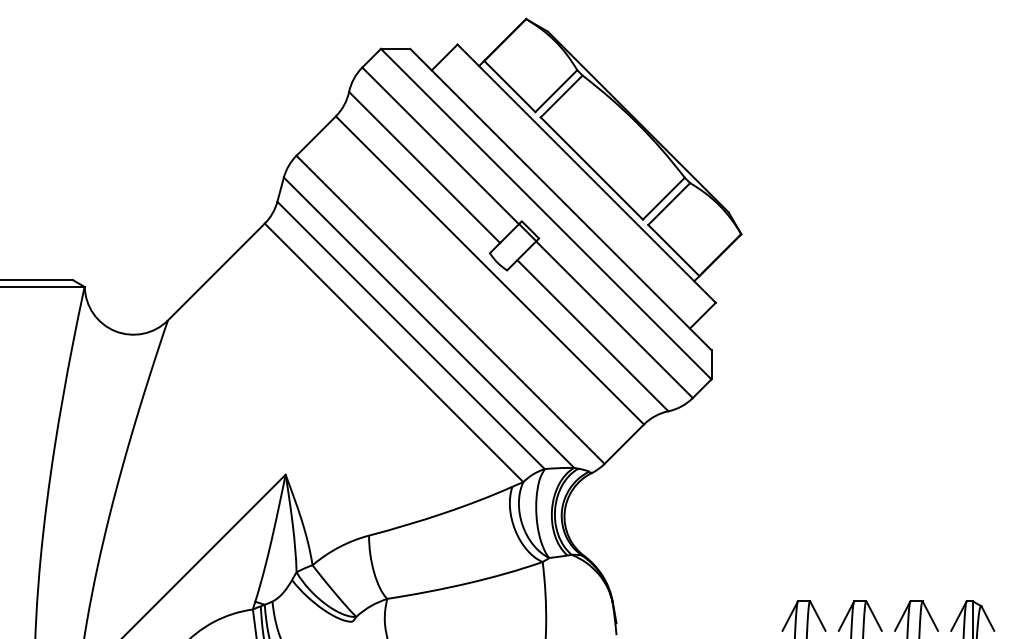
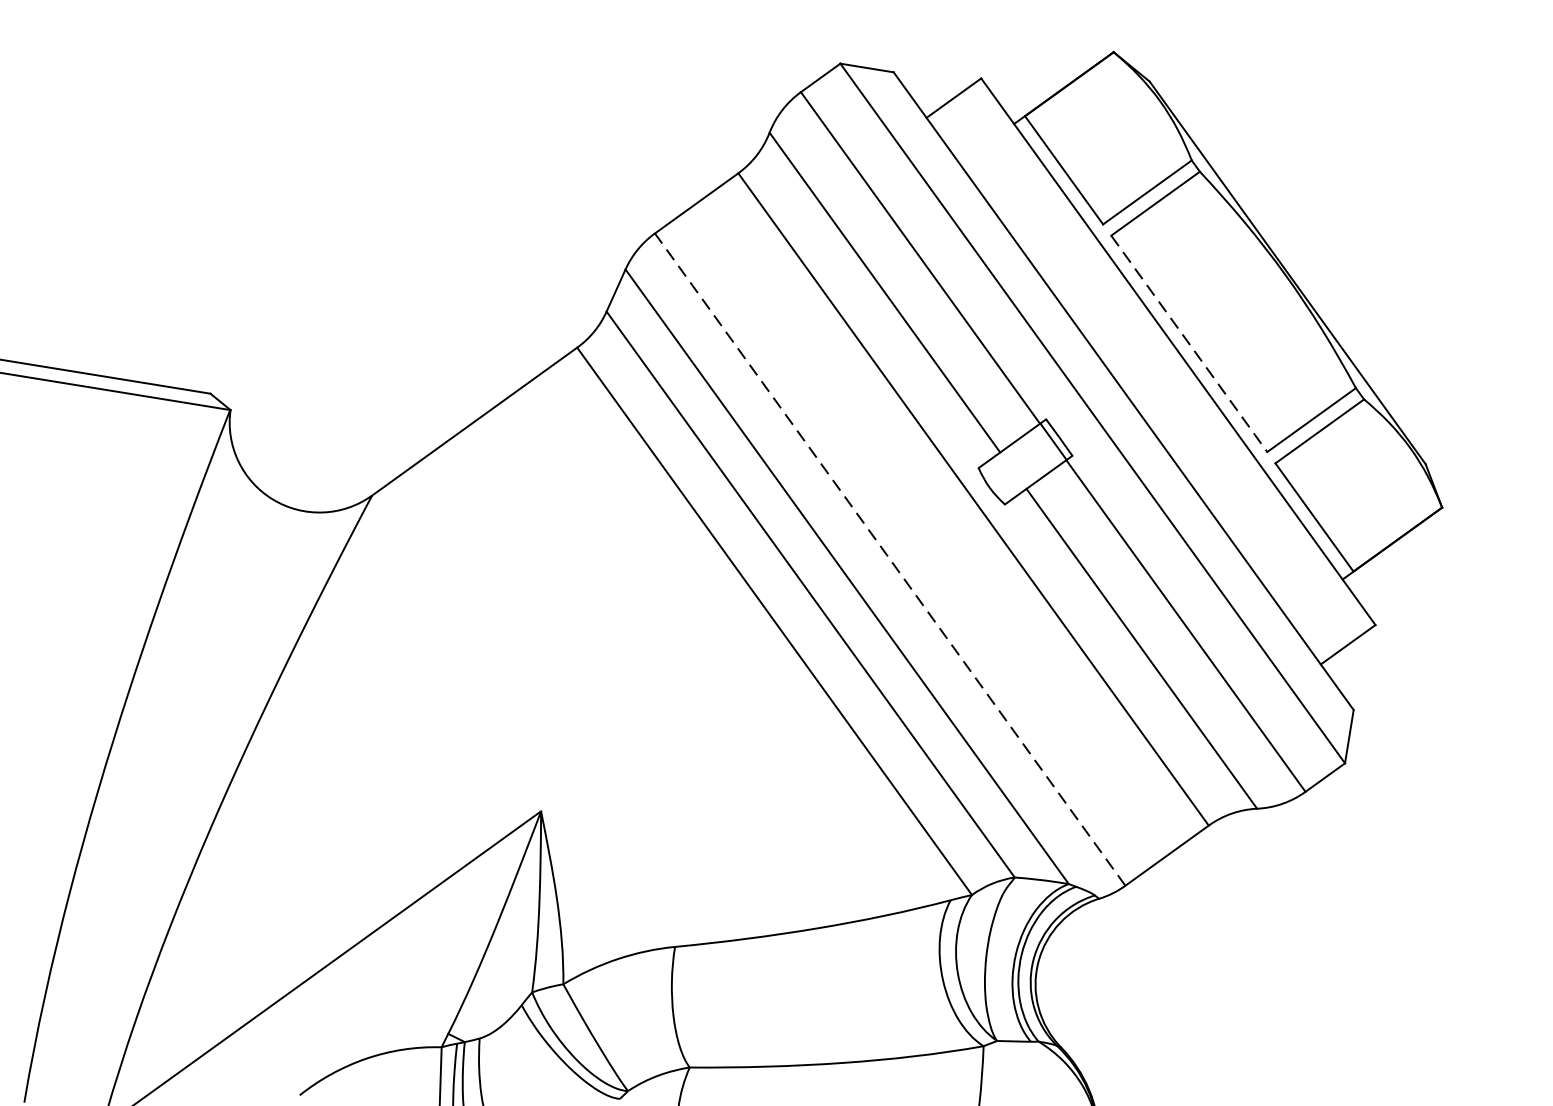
line: (592, 168) -> (1190, 343), solid -> dashed
line: (450, 309) -> (890, 558), solid -> dashed

